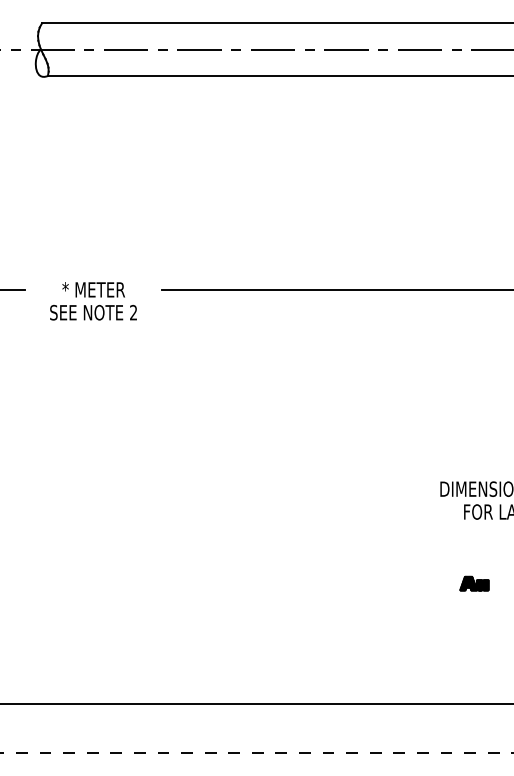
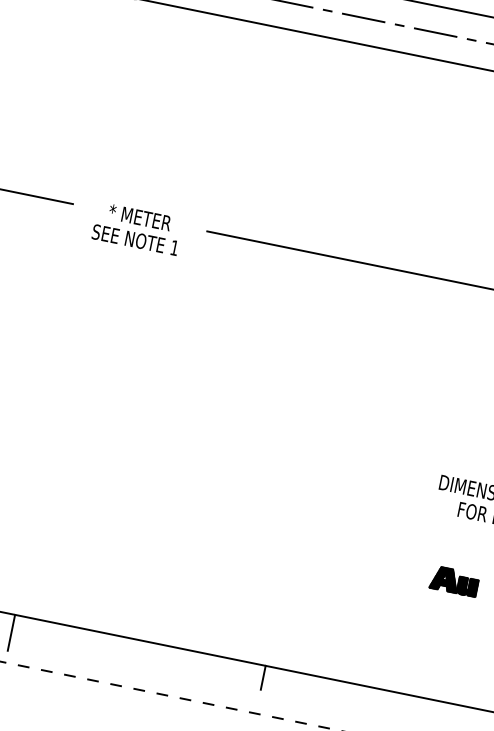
text: (133, 312) -> (174, 247), 2 -> 1
part: (474, 583) -> (454, 581), size x1.67
line: (306, 715) -> (263, 677), added
line: (50, 722) -> (11, 633), added

